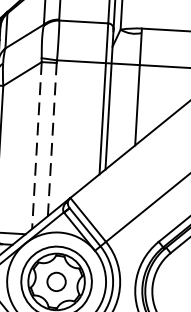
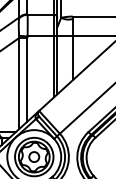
line: (52, 139) -> (27, 79), dashed -> solid
line: (37, 145) -> (19, 83), dashed -> solid

